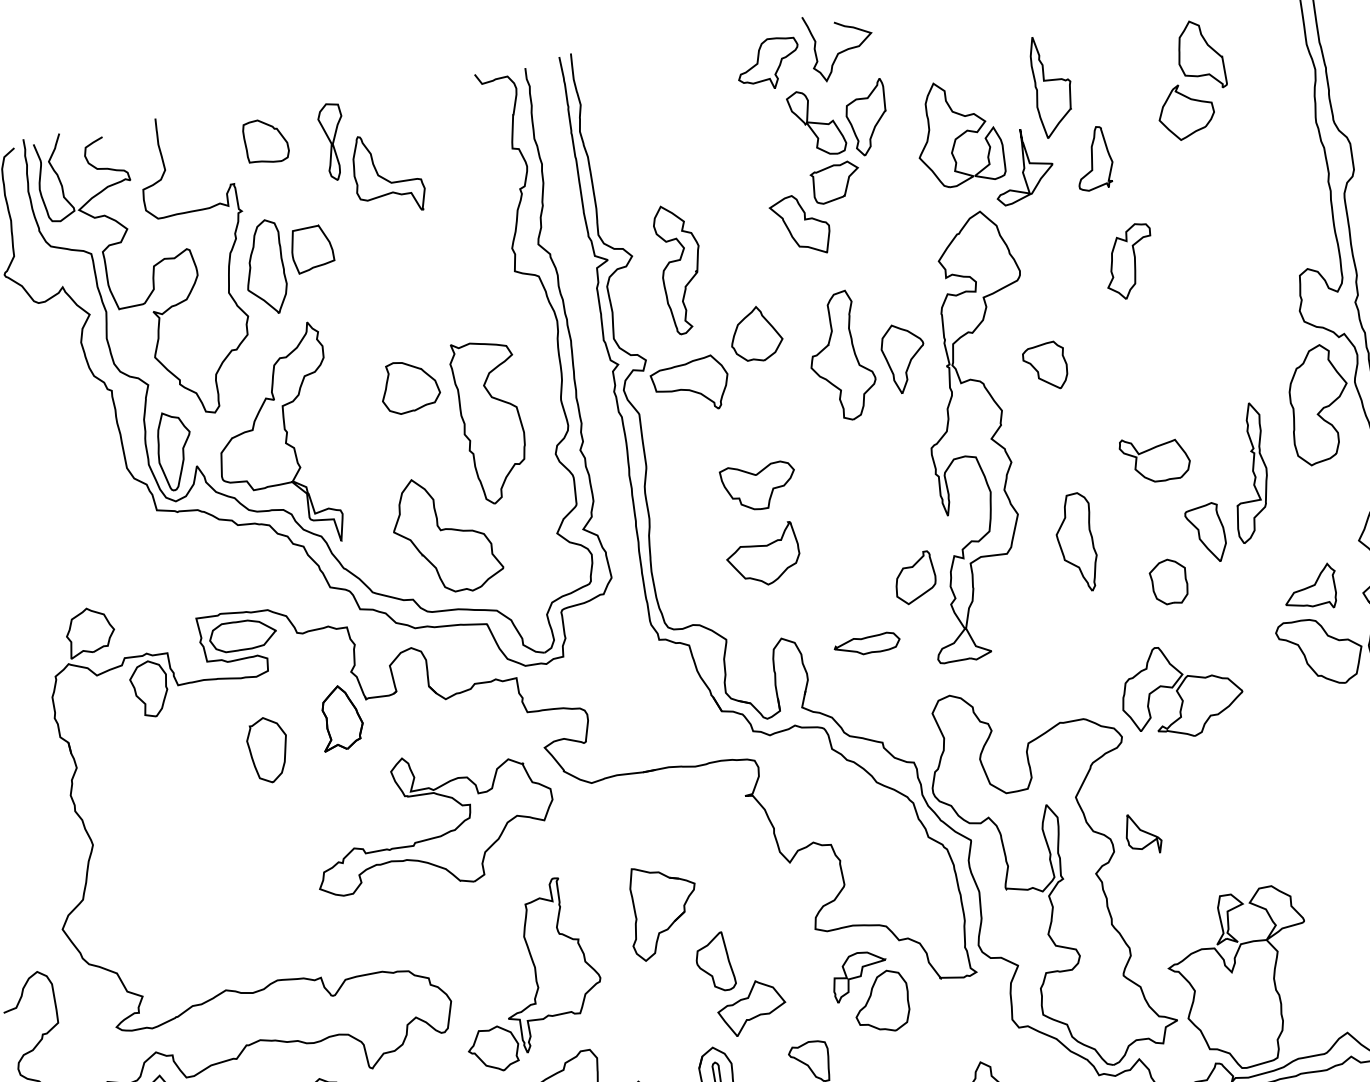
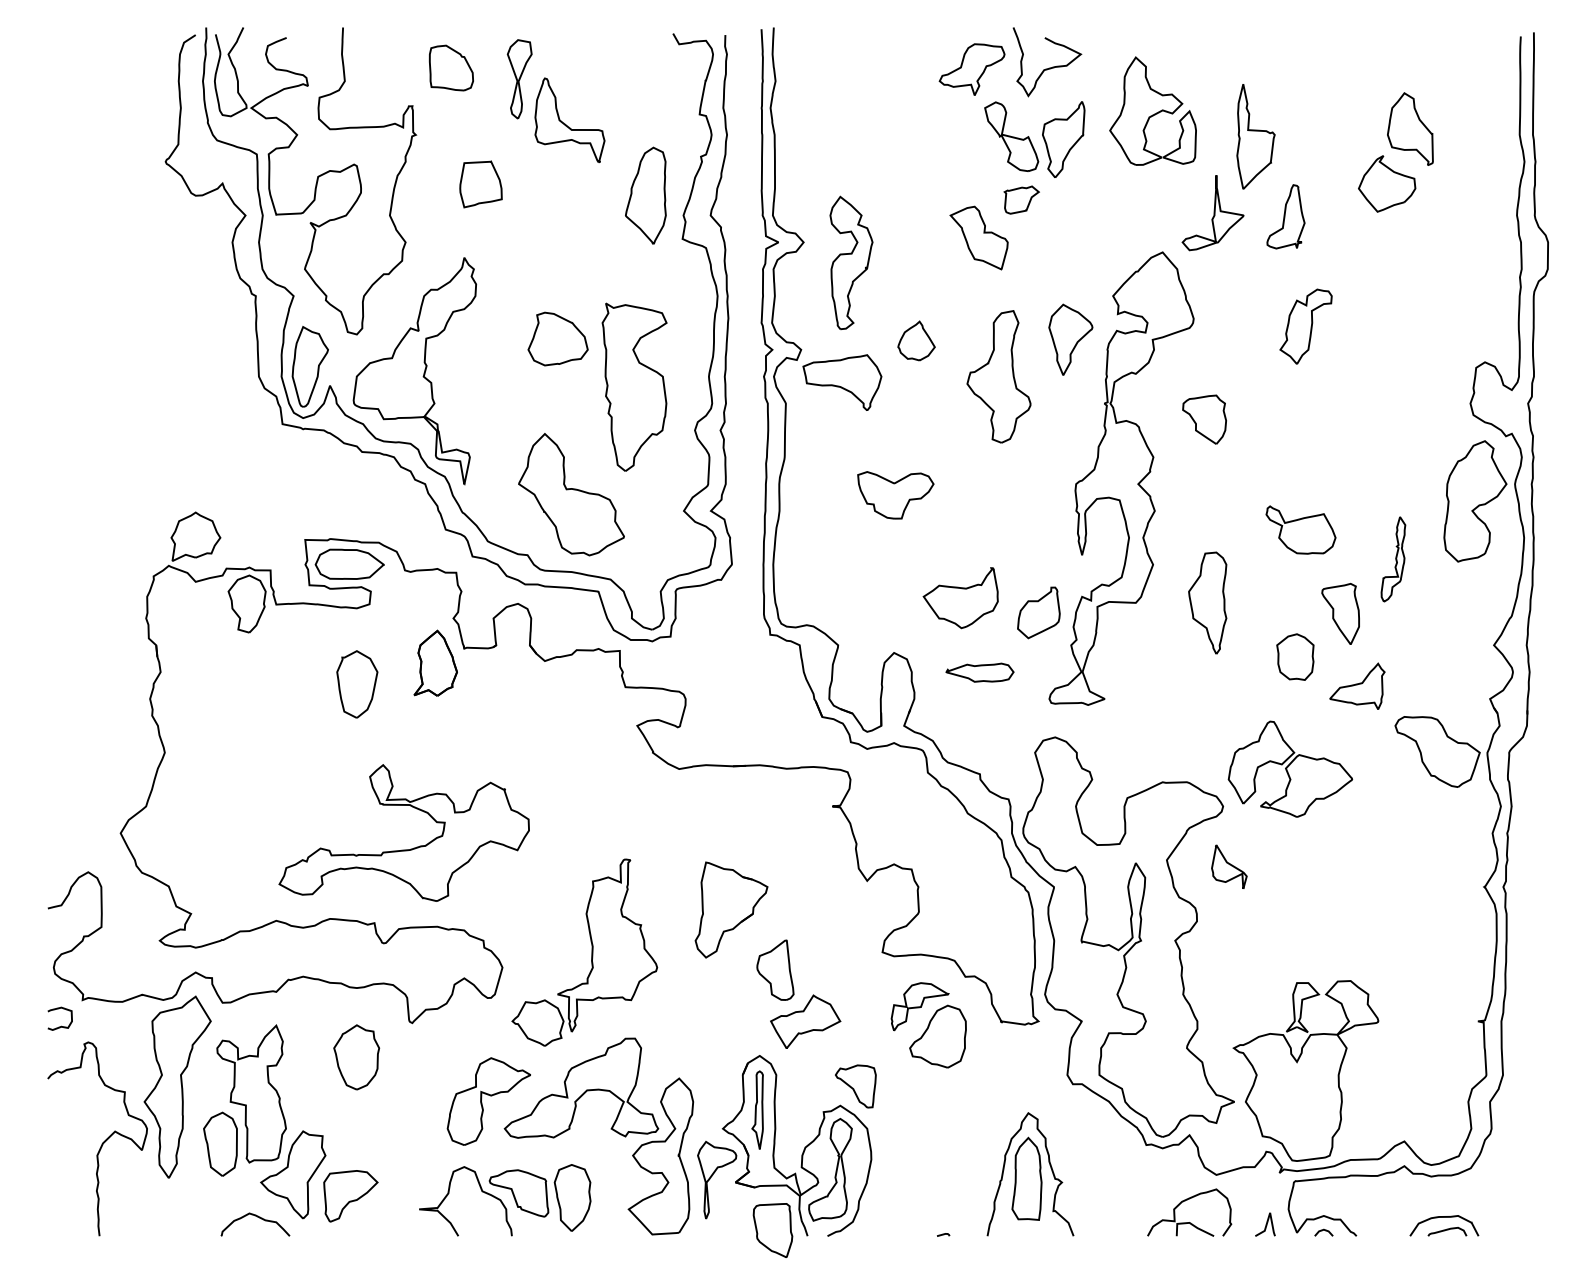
part: (957, 132) -> (1152, 110), moved
part: (835, 181) -> (1021, 199), size x0.7
part: (264, 267) -> (645, 195), moved
part: (755, 333) -> (916, 340), size x0.7
part: (903, 358) -> (1070, 339), moved
part: (1249, 473) -> (1393, 559), size x0.6
part: (762, 556) -> (960, 598), moved
part: (1310, 587) -> (1357, 685), moved
part: (1143, 833) -> (1229, 866), moved
part: (434, 836) -> (403, 849), moved

